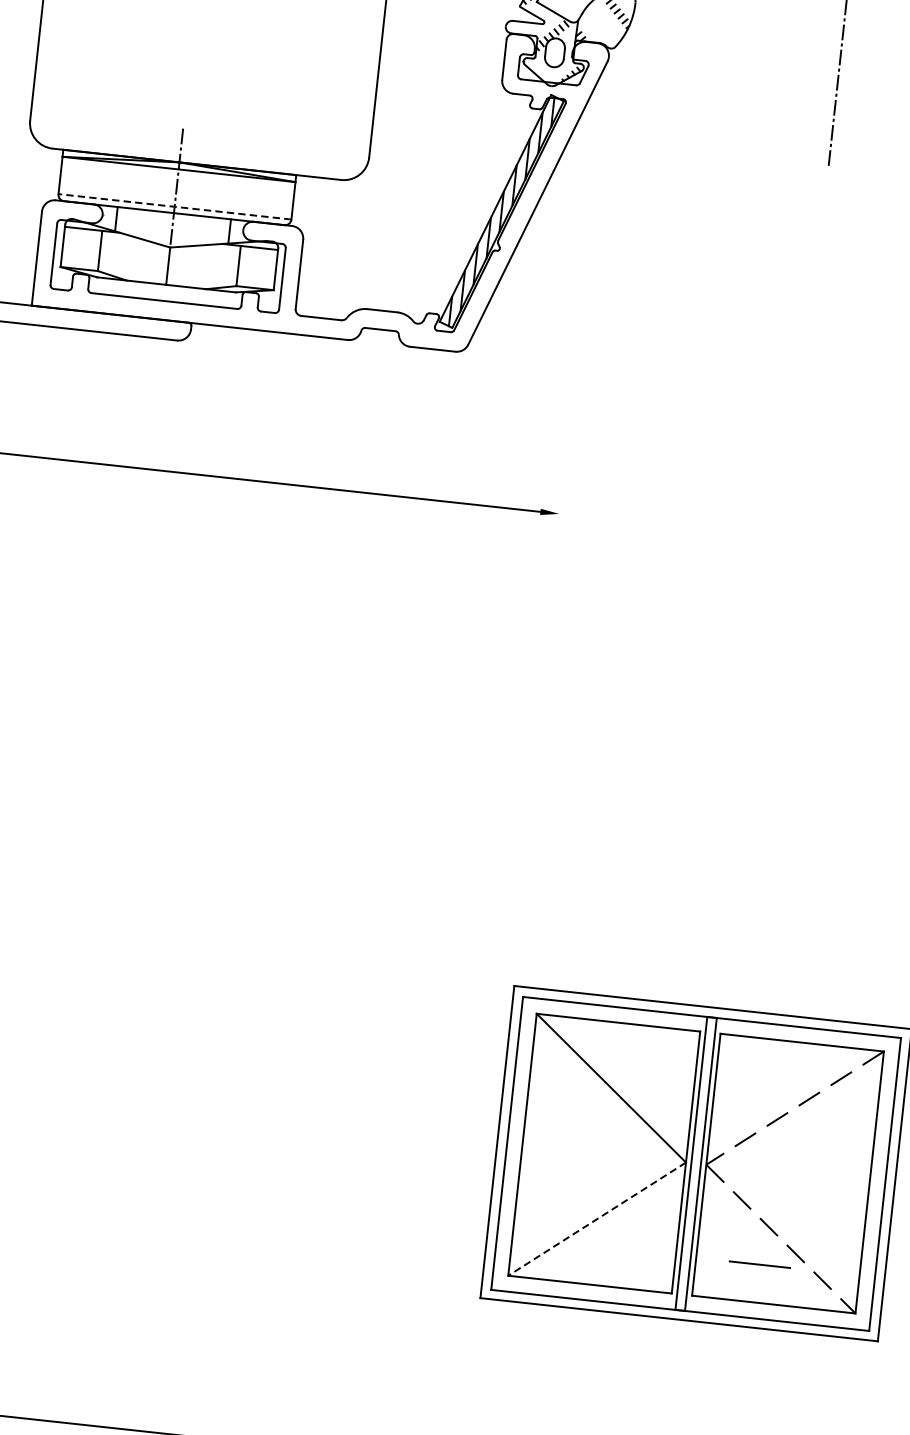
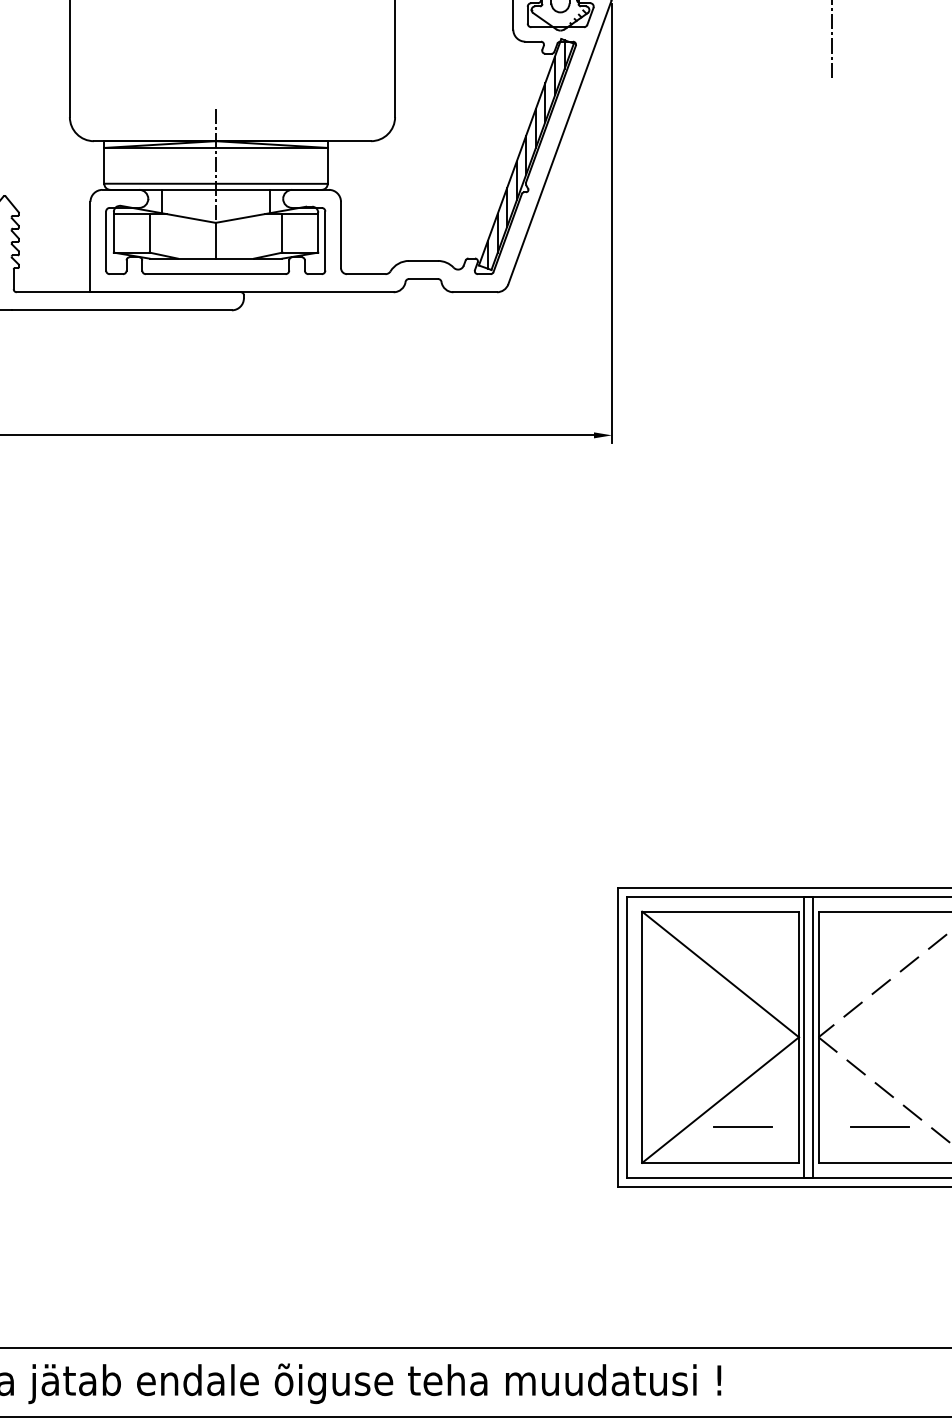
line: (175, 206) -> (216, 183), dashed -> solid
line: (583, 293) -> (612, 223), added
line: (597, 1219) -> (720, 1100), dashed -> solid
line: (616, 1249) -> (742, 1126), added

